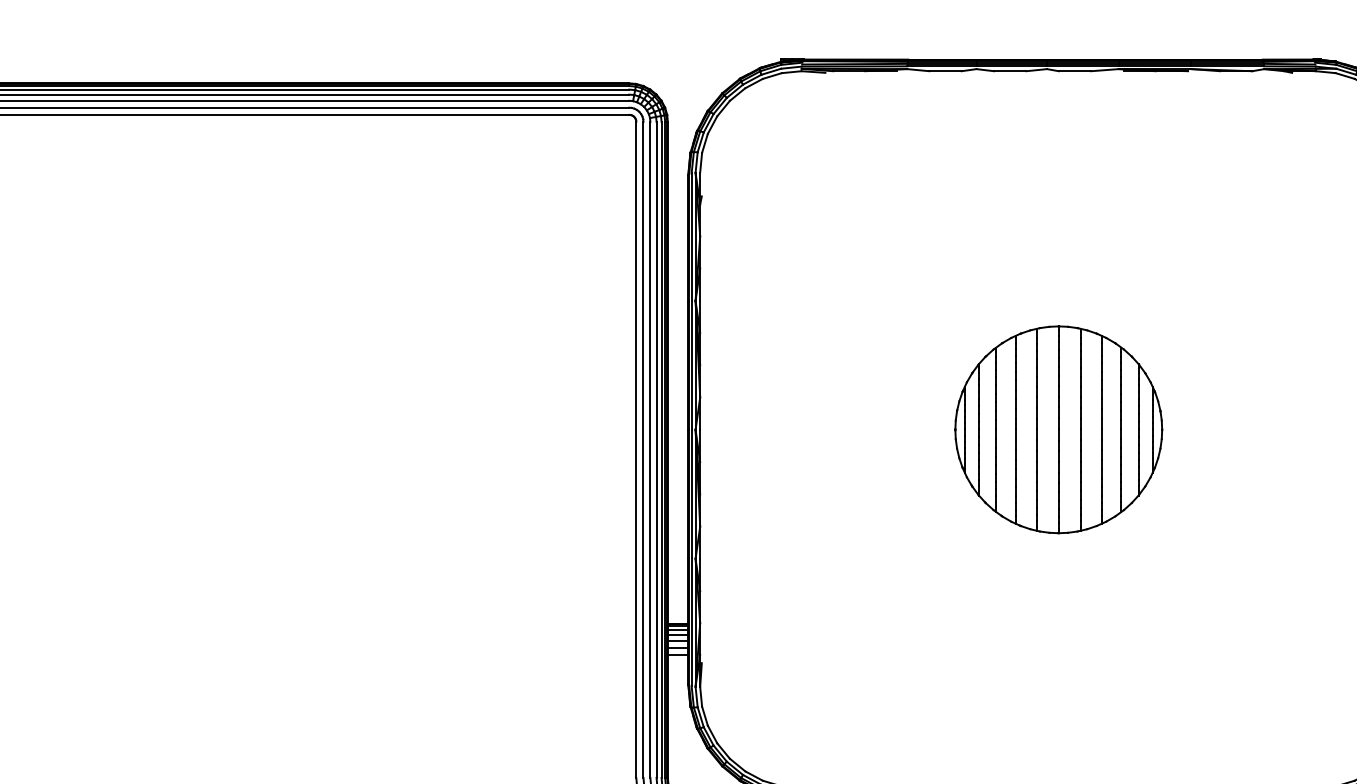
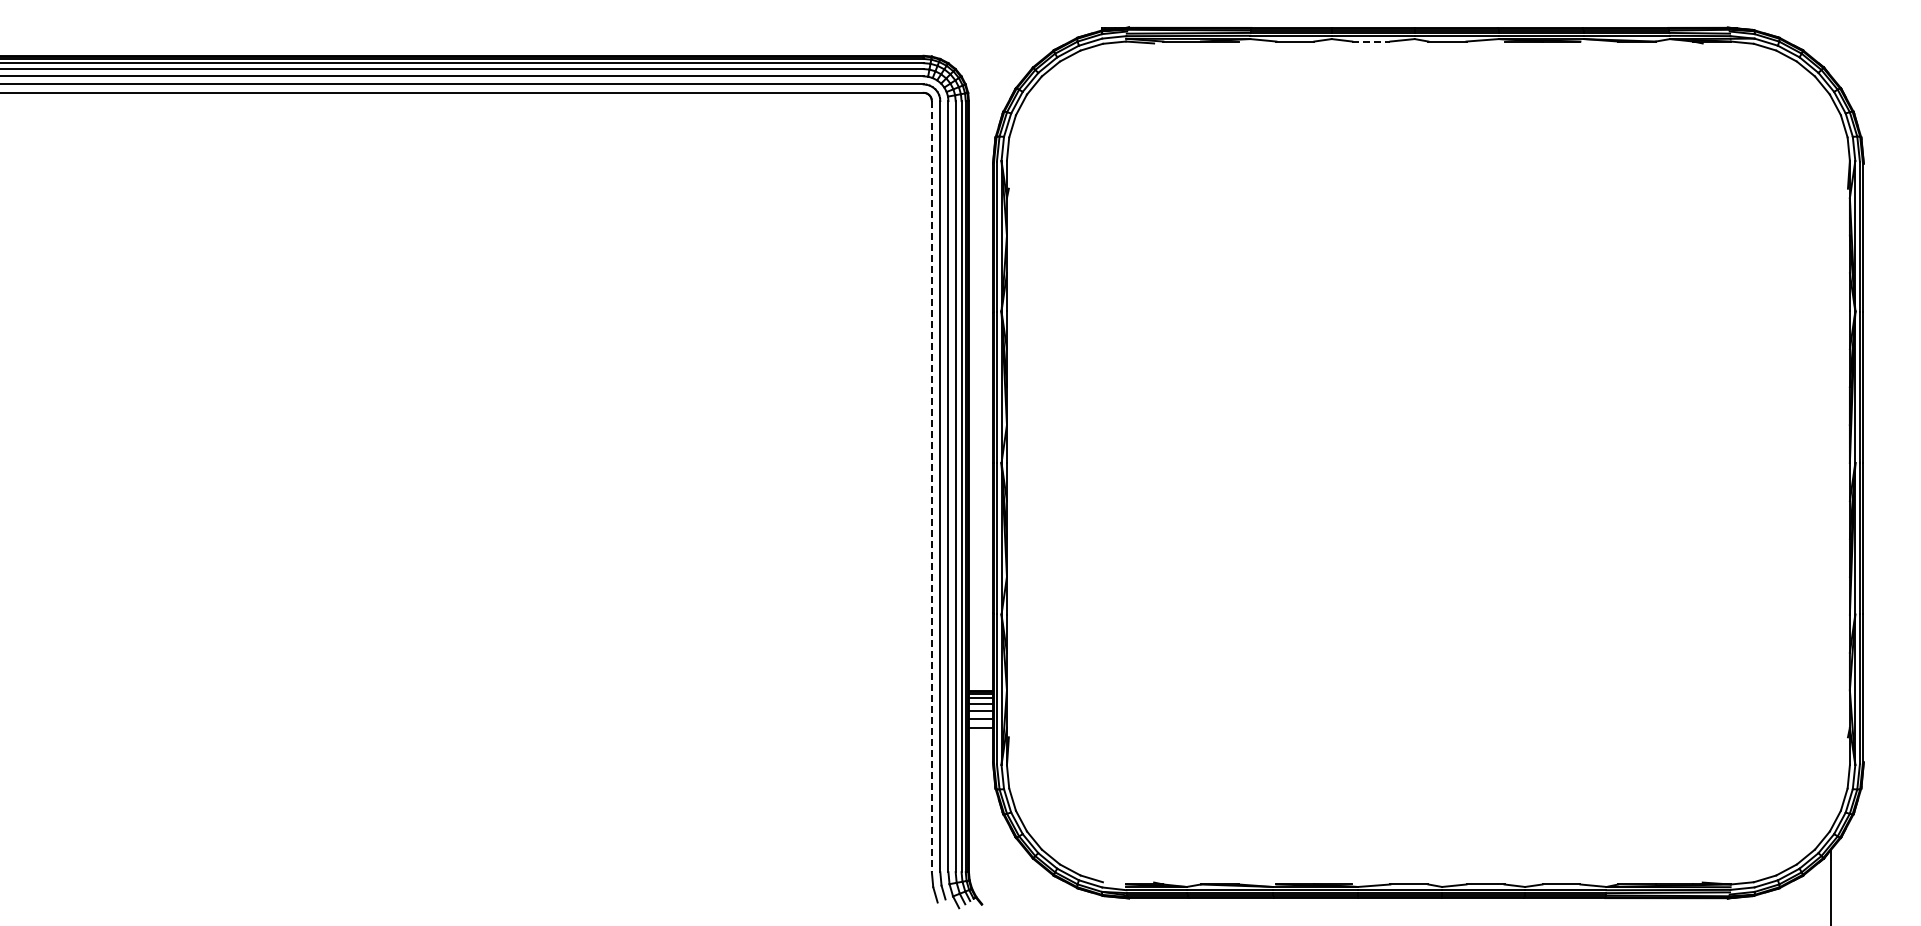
line: (1010, 71) -> (1371, 41), solid -> dashed
part: (1057, 429) -> (1427, 462), removed
line: (635, 449) -> (931, 486), solid -> dashed

